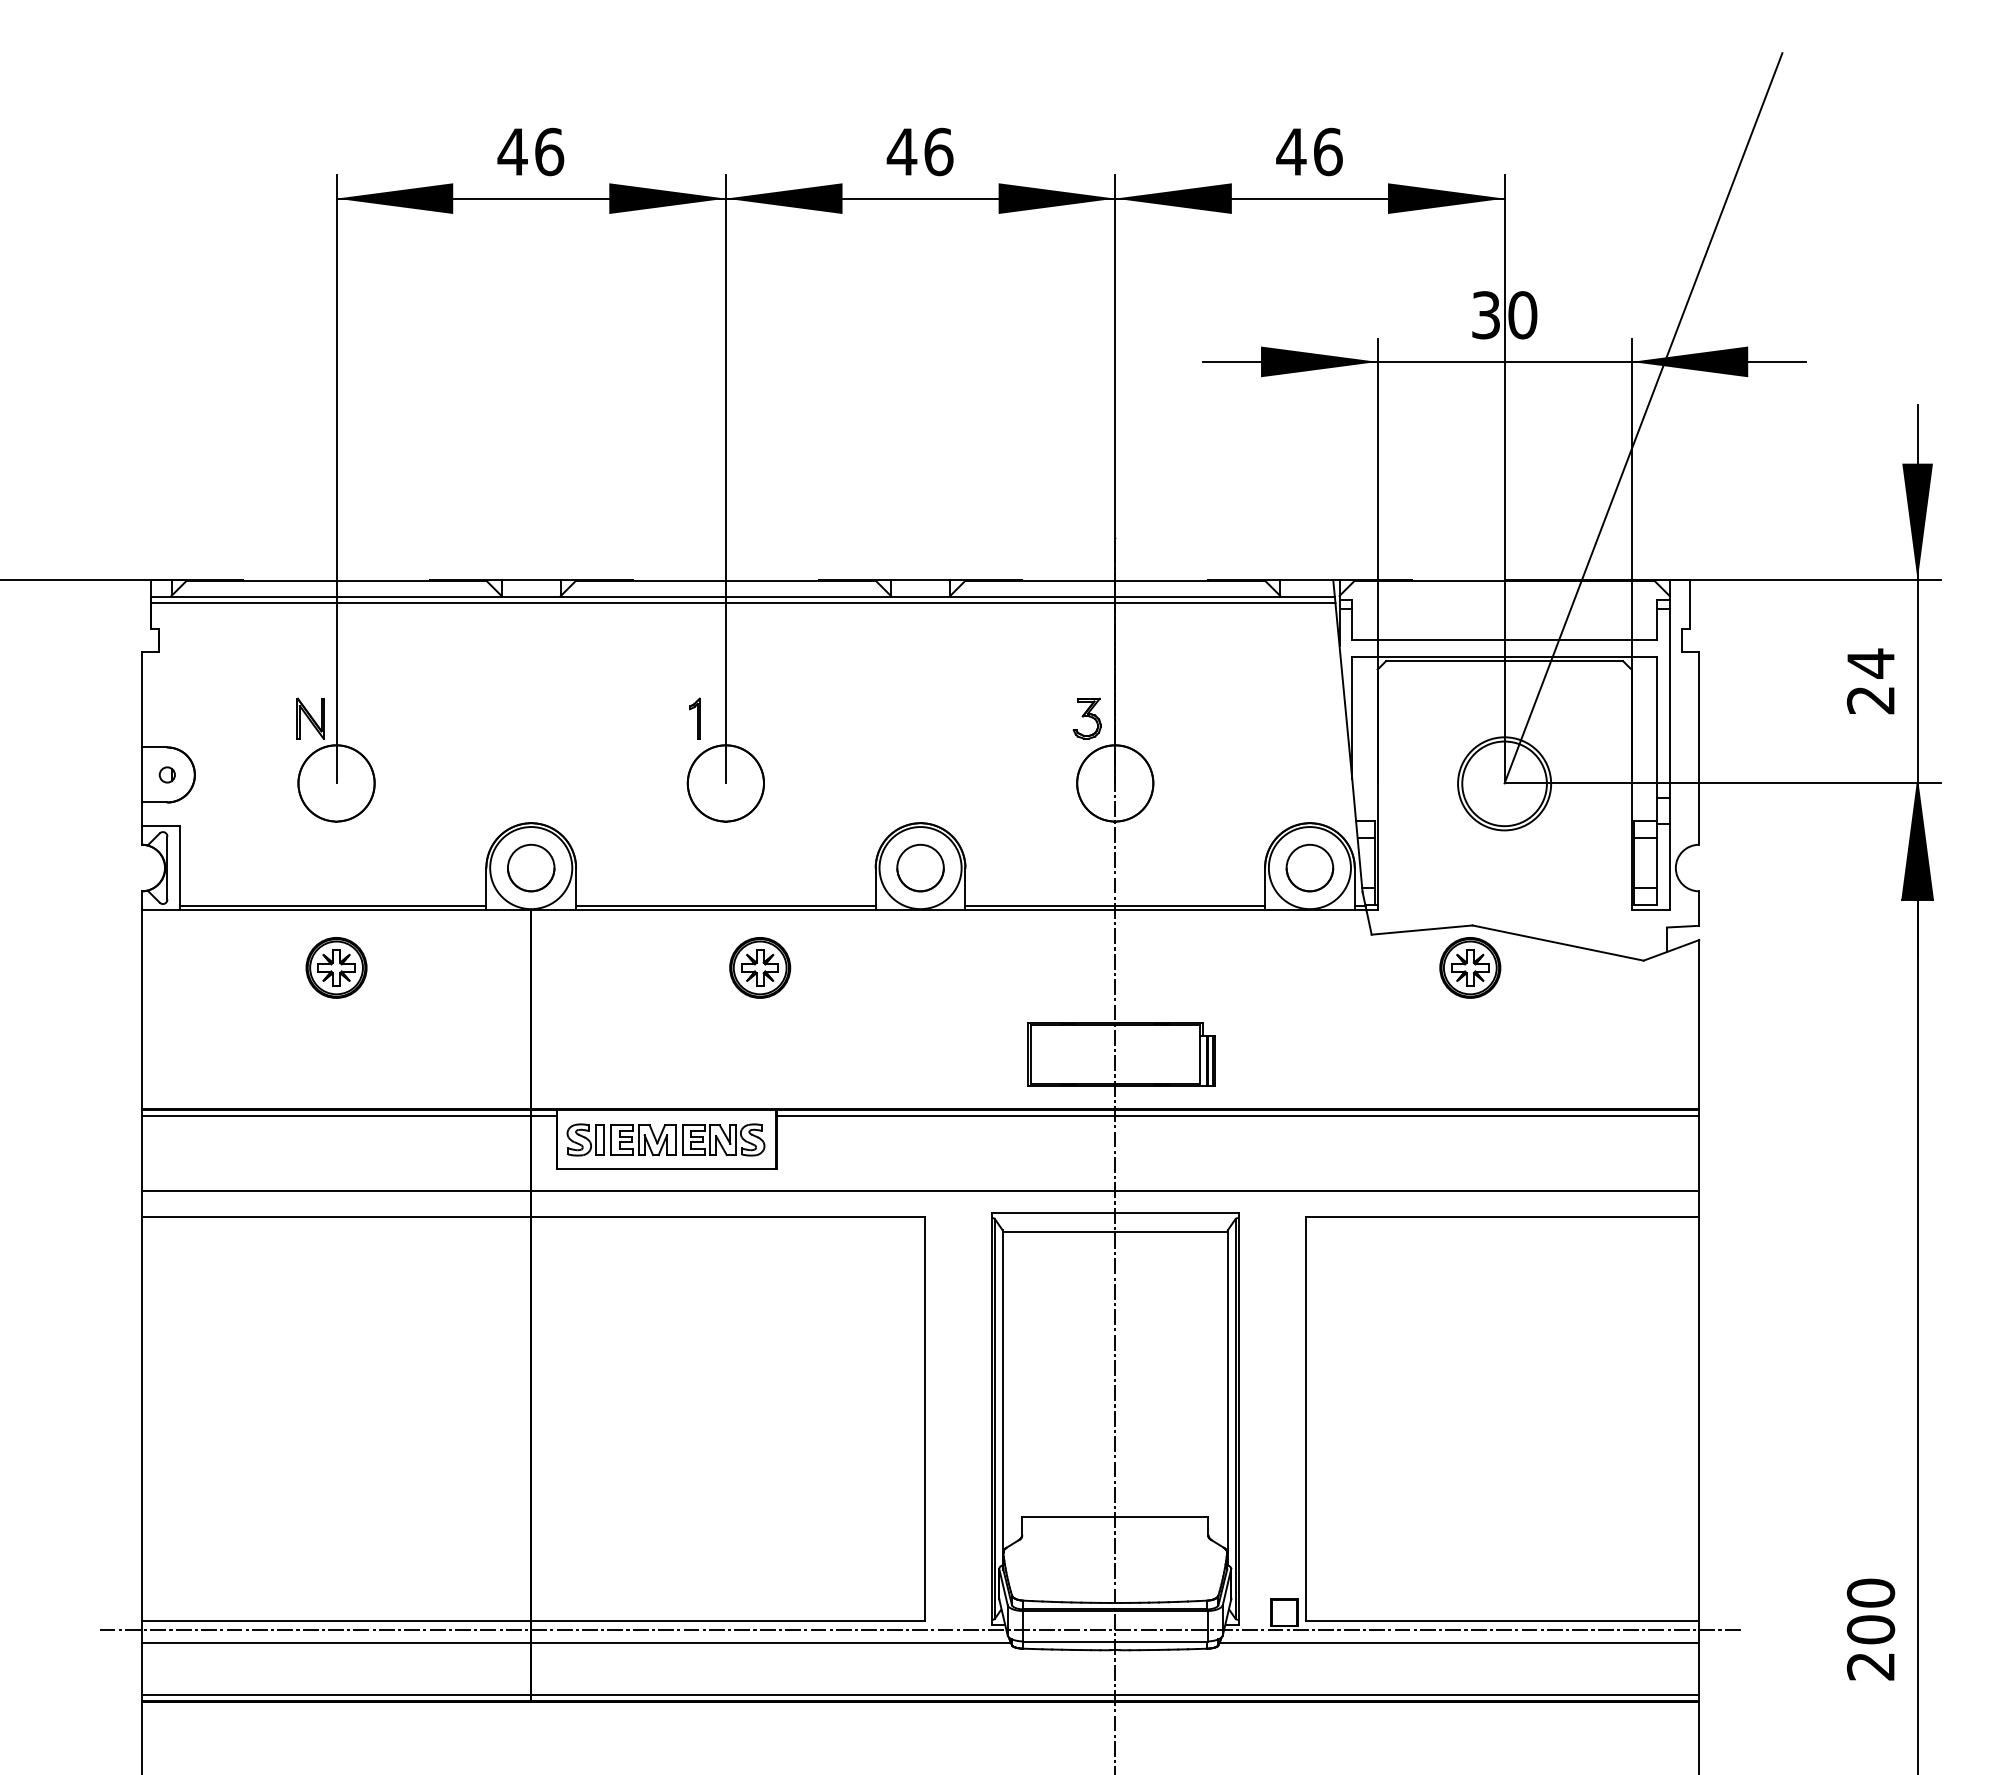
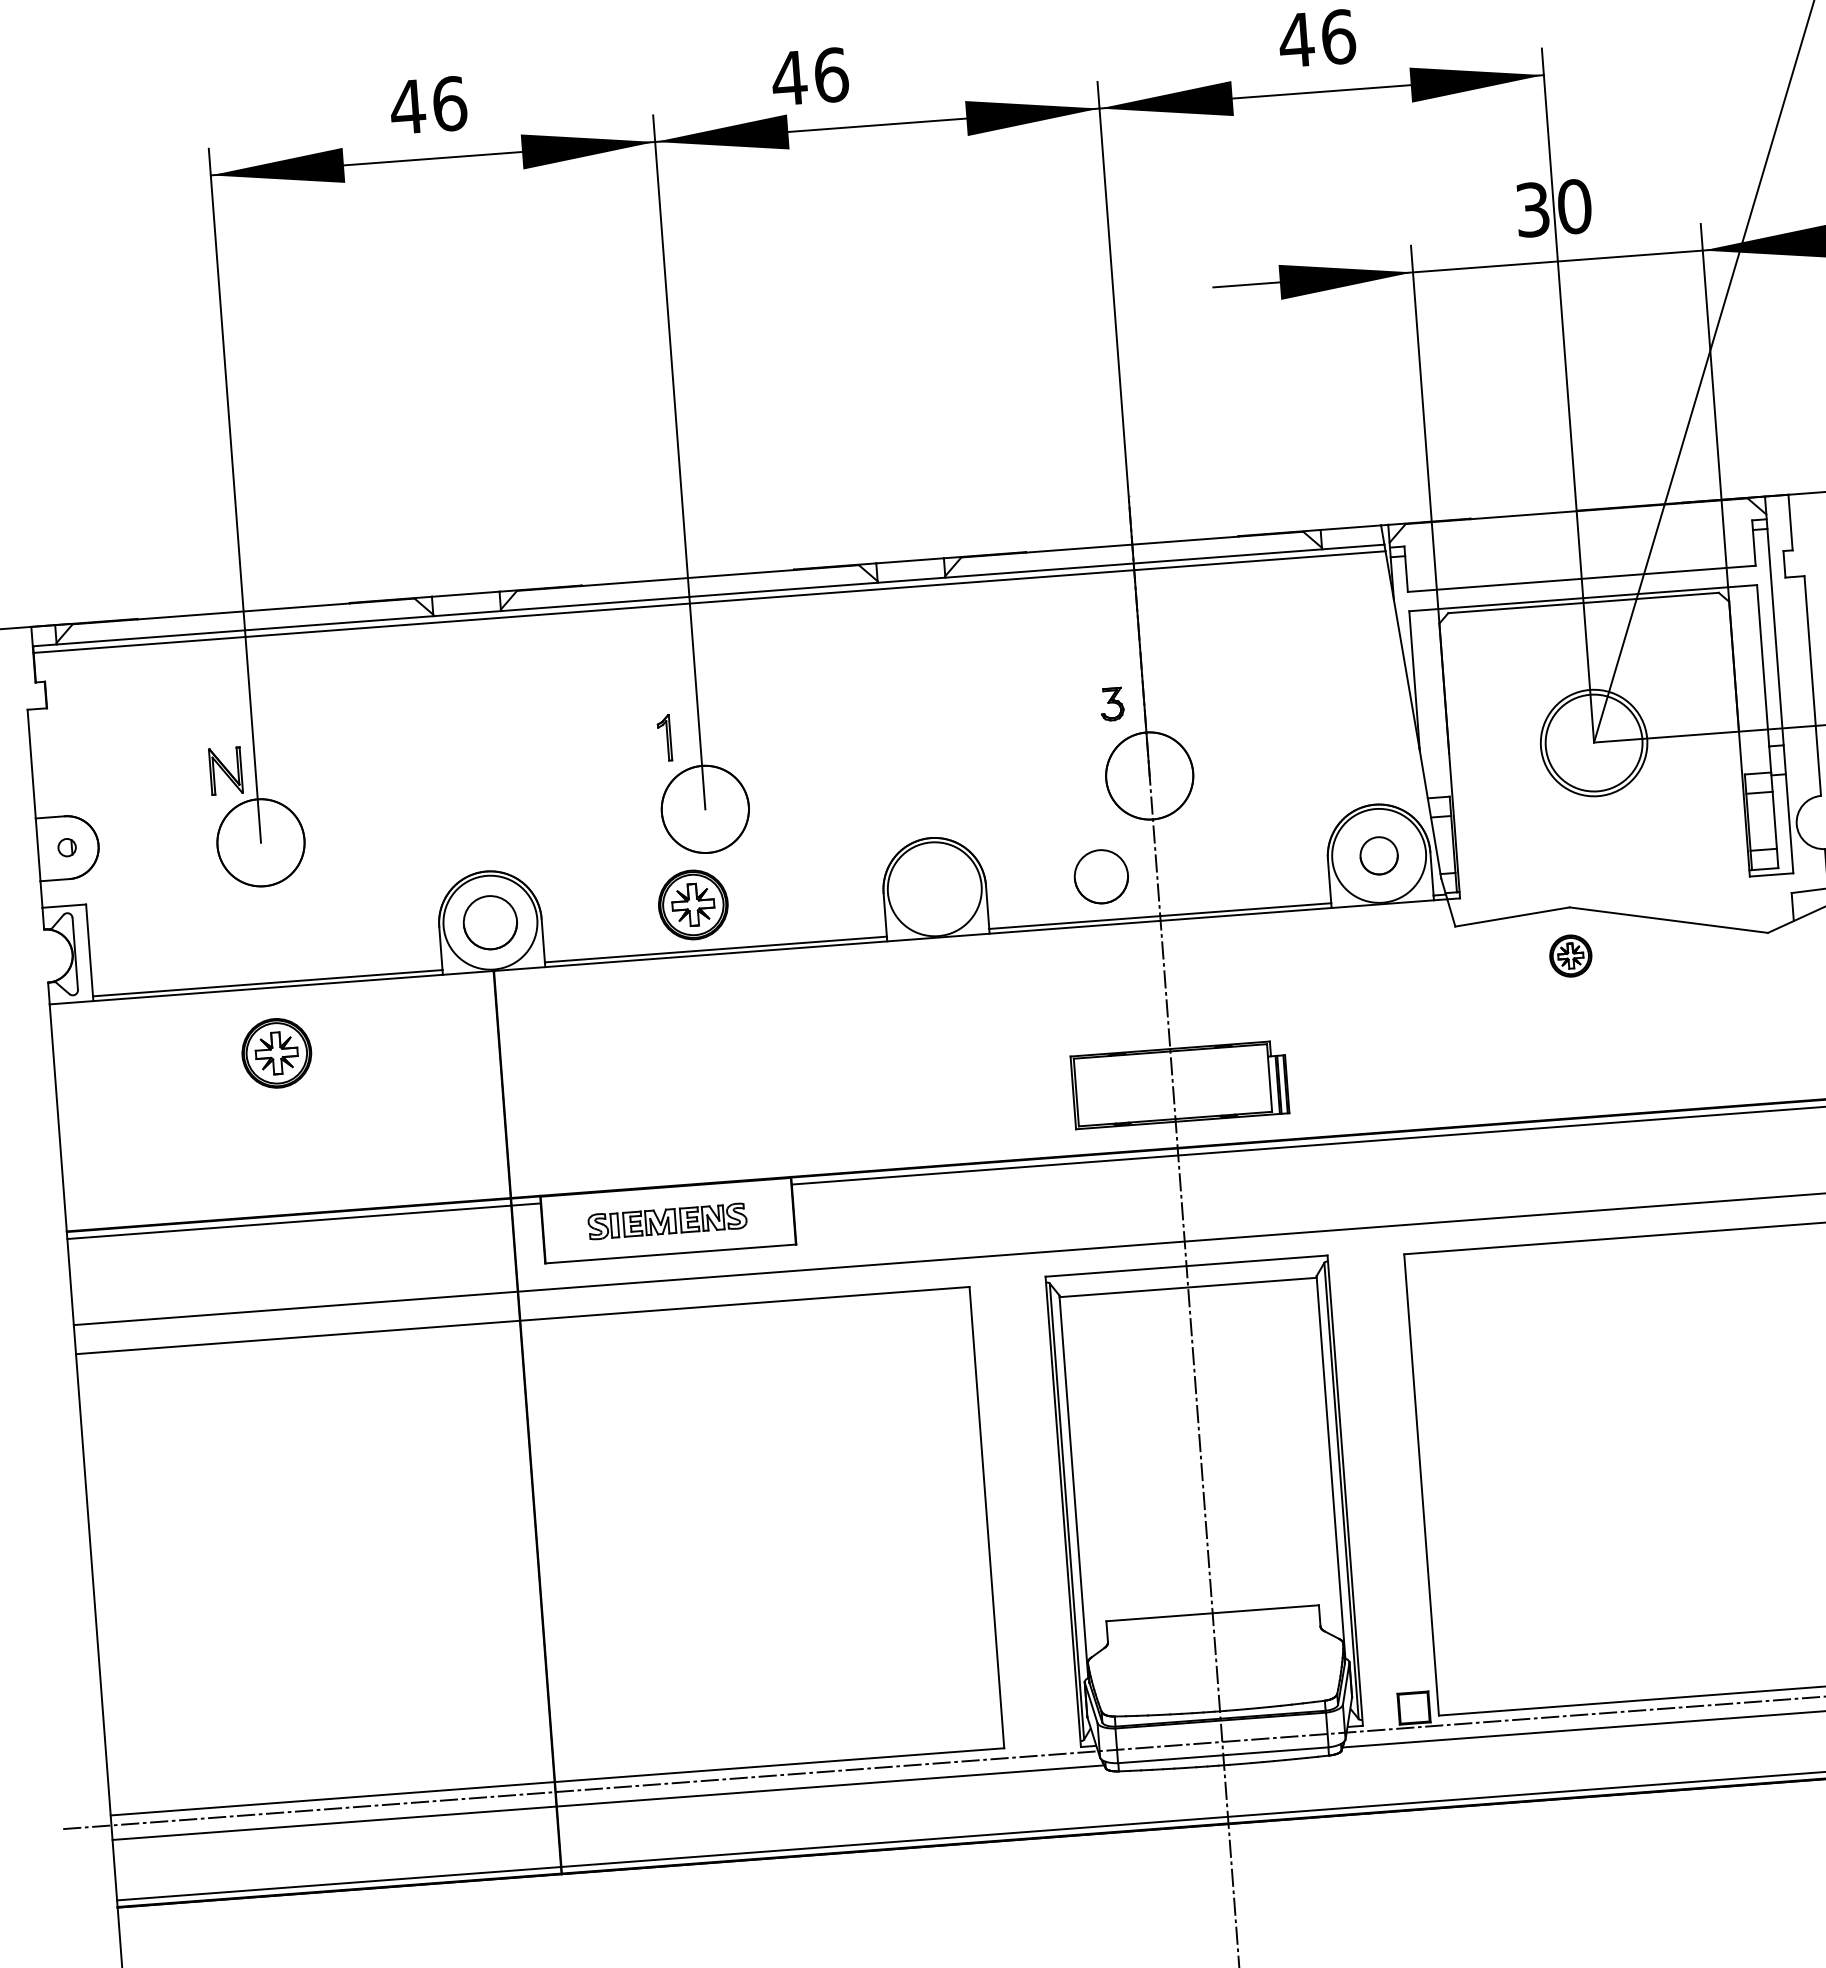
text: (919, 151) -> (809, 76), moved
part: (1086, 718) -> (1111, 704), size x0.7
part: (920, 867) -> (1101, 876), moved
part: (1309, 867) -> (1378, 855), size x0.7
part: (760, 967) -> (693, 904), moved
part: (1470, 967) -> (1570, 955), size x0.6
part: (665, 1139) -> (666, 1220), size x0.7

